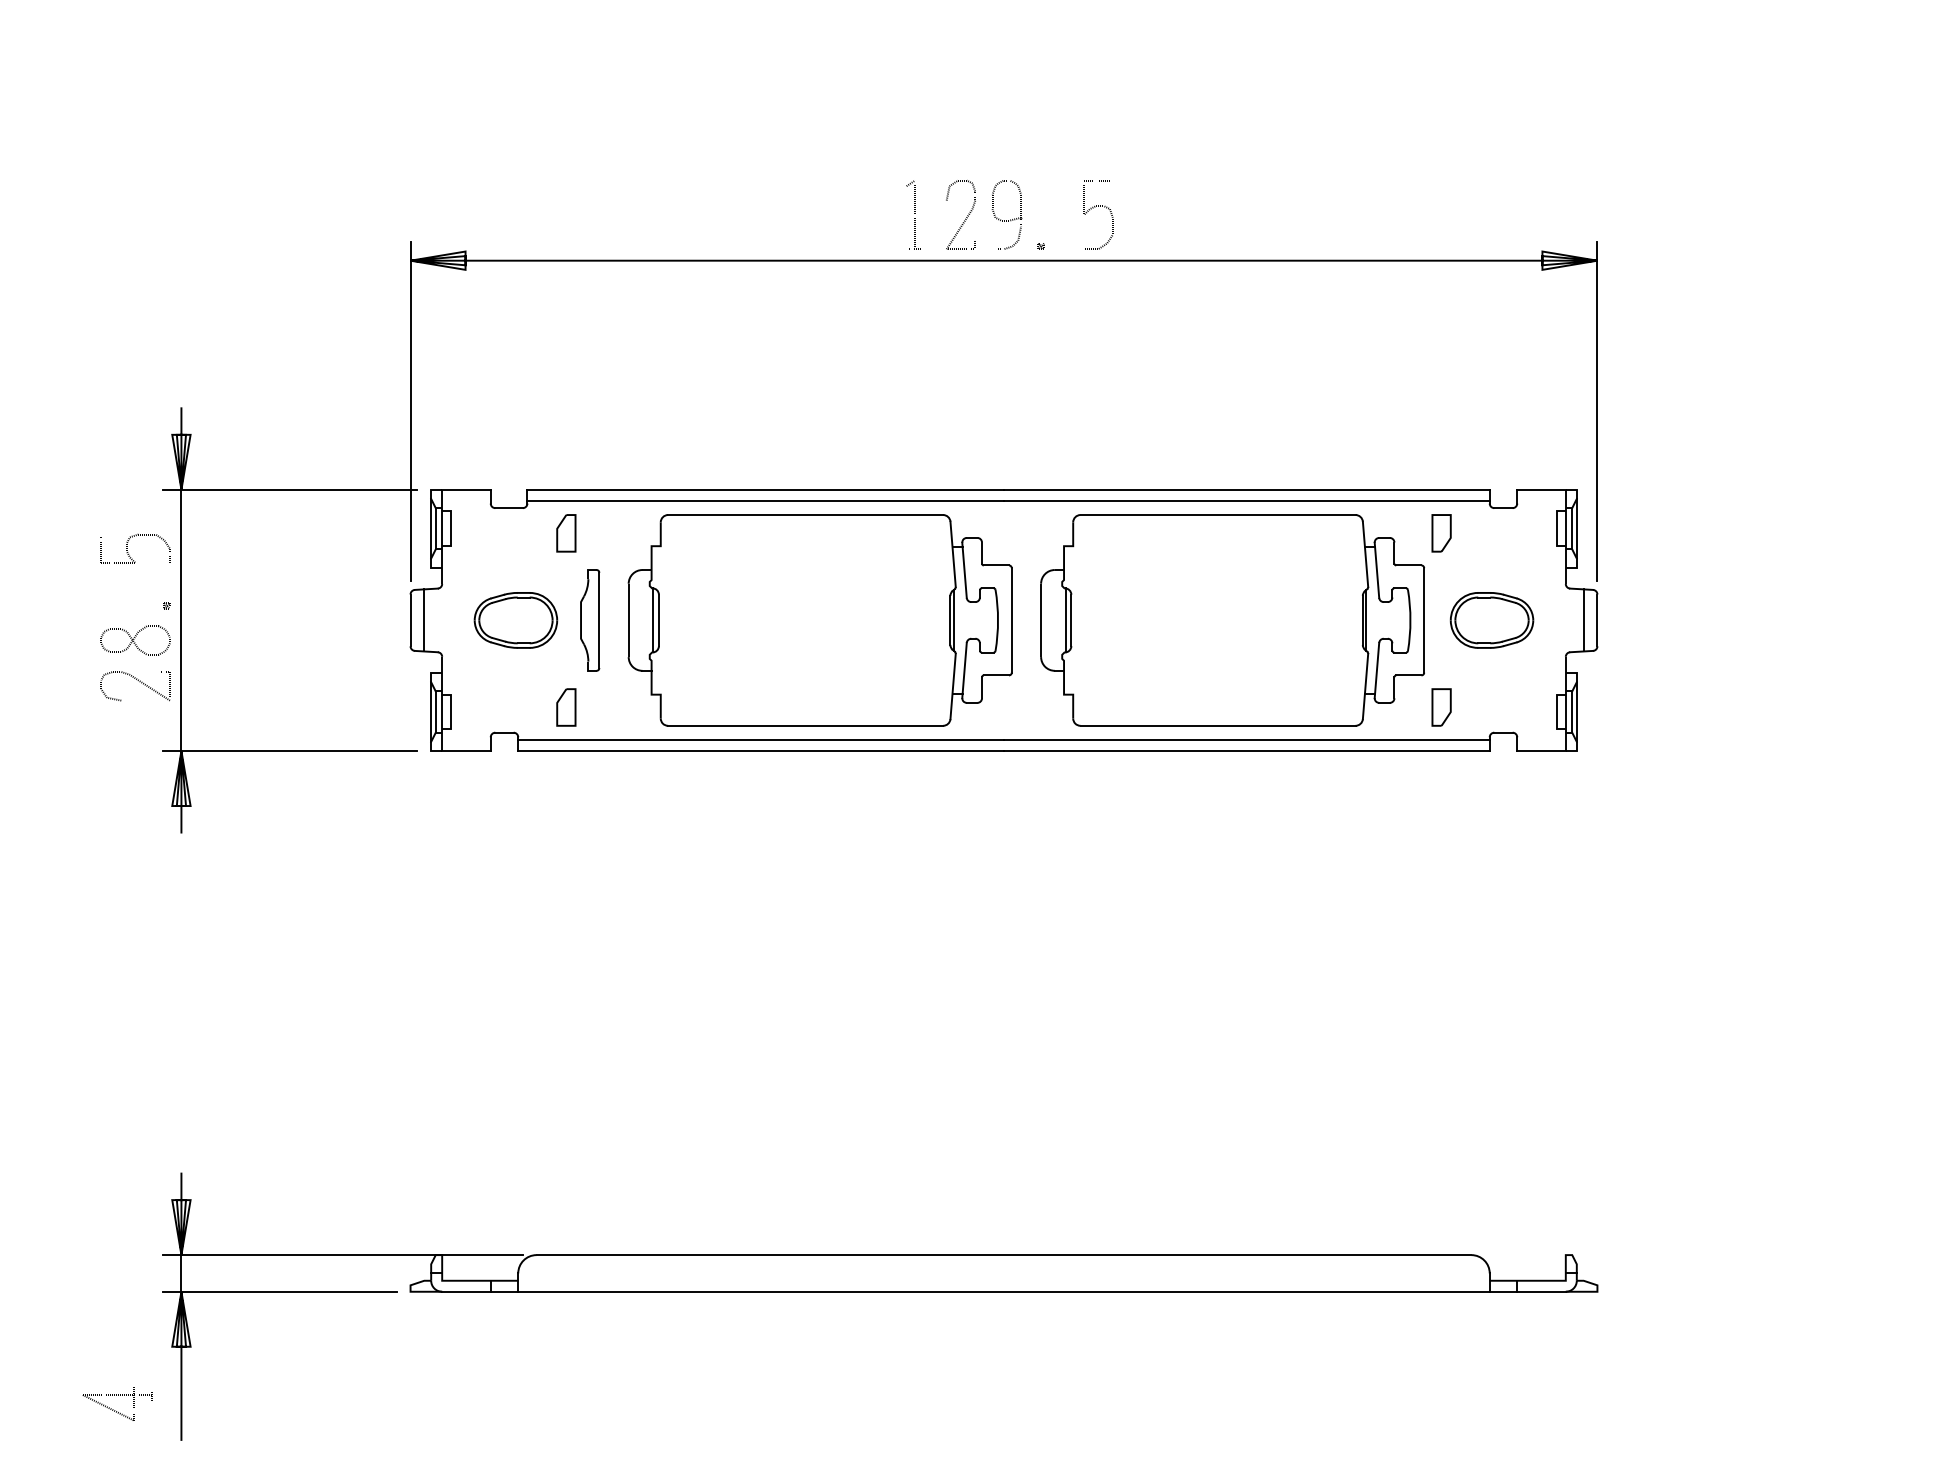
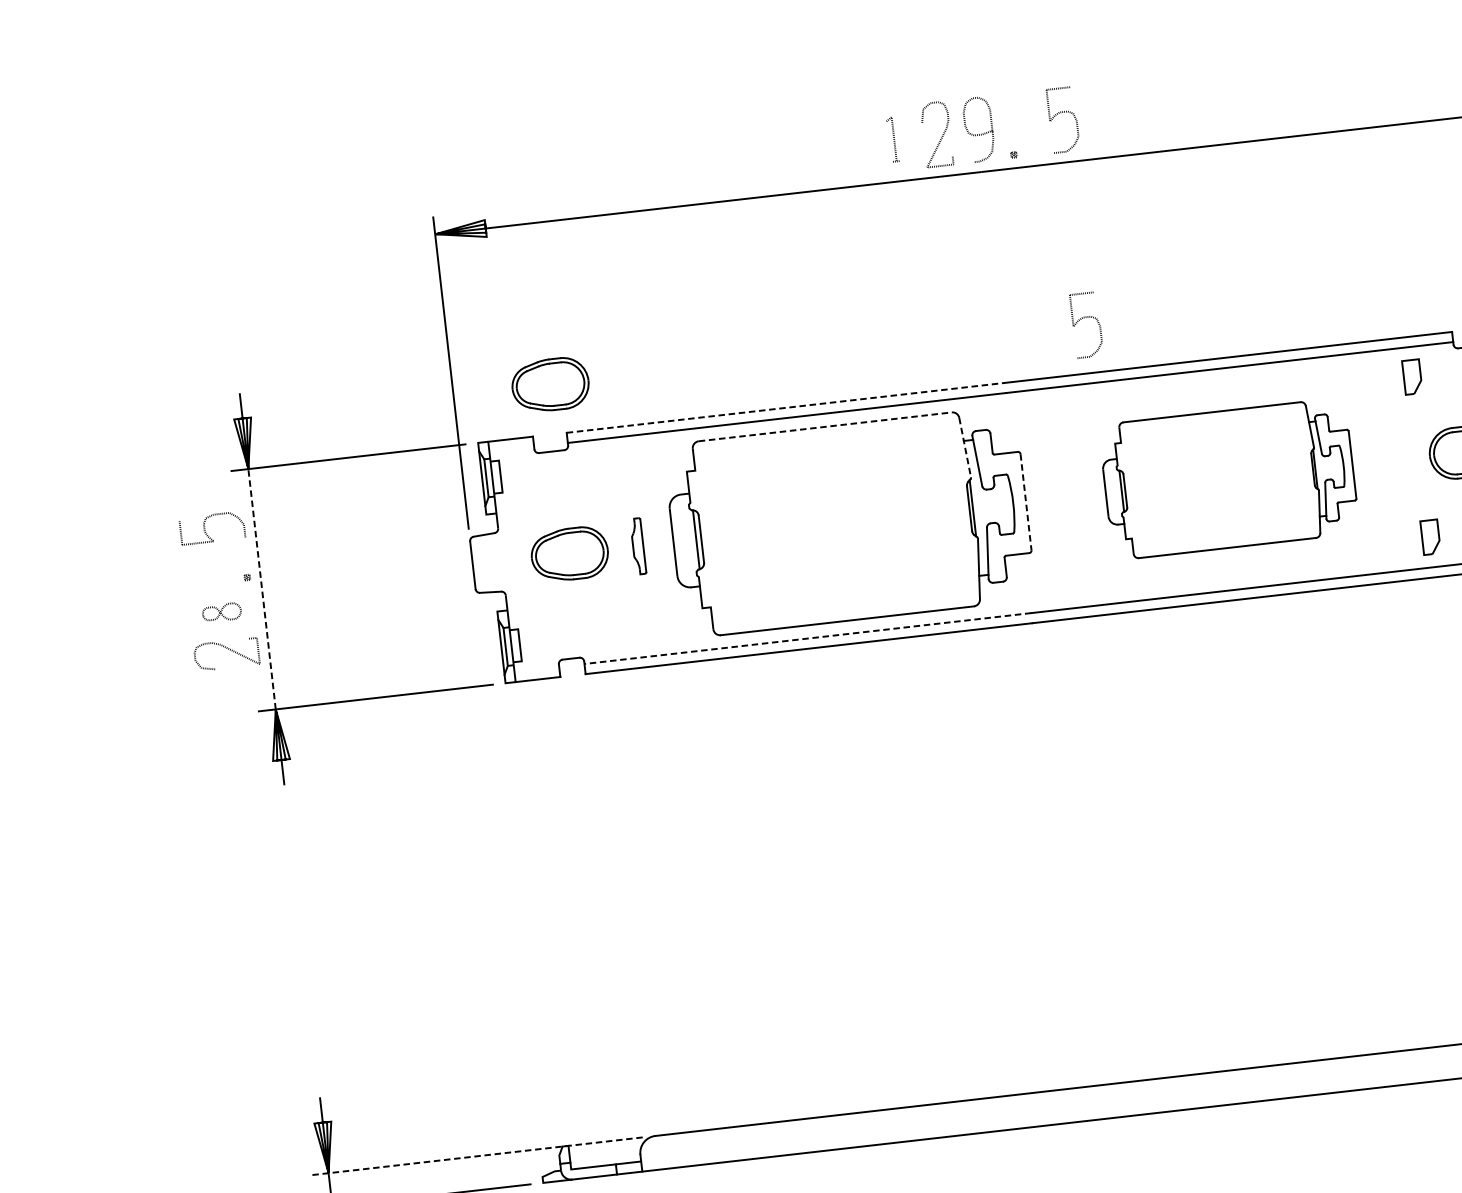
part: (913, 214) -> (893, 139), size x0.7
part: (1095, 430) -> (1083, 318), added
part: (515, 436) -> (550, 385), added
line: (766, 489) -> (786, 407), solid -> dashed
line: (805, 515) -> (825, 427), solid -> dashed
part: (566, 533) -> (607, 468), removed
line: (953, 554) -> (965, 447), solid -> dashed
line: (181, 620) -> (262, 589), solid -> dashed
line: (424, 620) -> (485, 563), removed
part: (590, 620) -> (638, 546), size x0.6
line: (1011, 620) -> (1025, 502), solid -> dashed
part: (1232, 620) -> (1229, 479), size x0.7
part: (135, 640) -> (221, 612), size x0.6
part: (566, 707) -> (625, 629), removed
line: (761, 740) -> (808, 638), solid -> dashed
line: (342, 1255) -> (476, 1156), solid -> dashed

